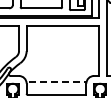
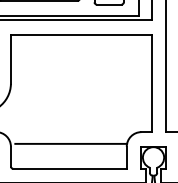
line: (57, 82) -> (70, 144), dashed -> solid

